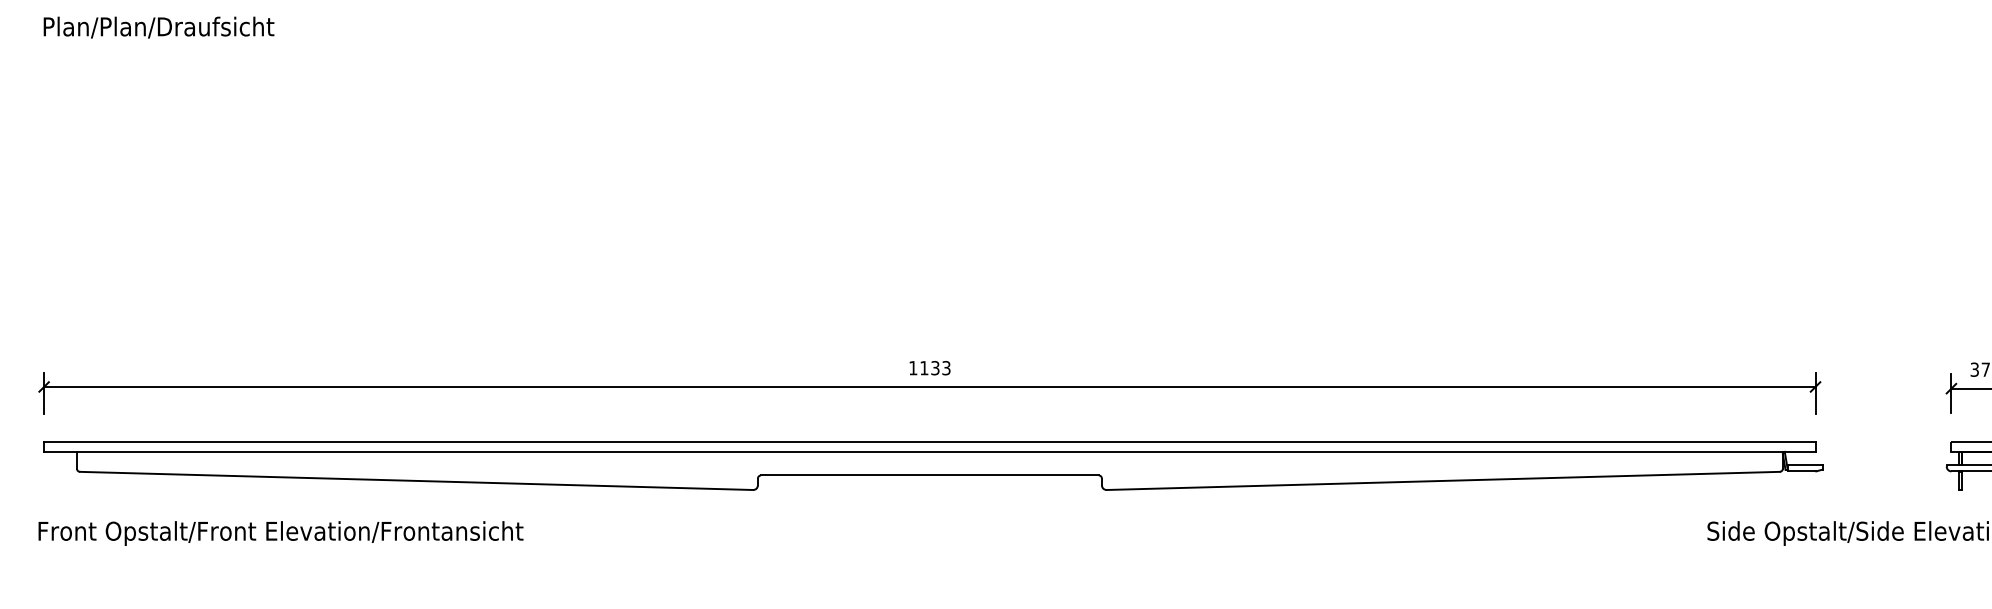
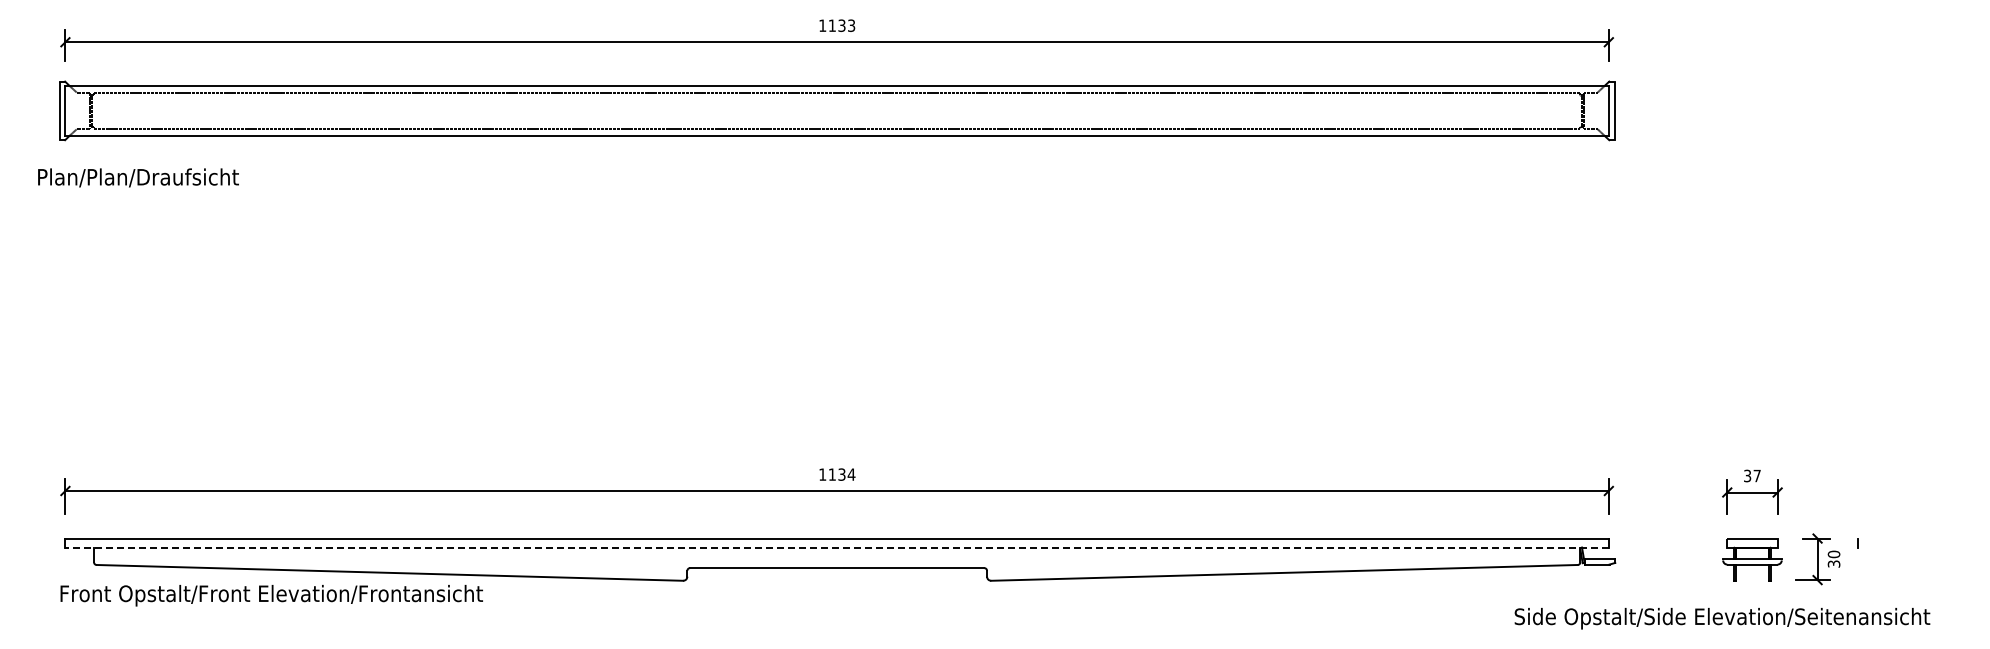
text: (159, 27) -> (138, 177), moved
text: (946, 368) -> (851, 474), 1133 -> 1134
line: (930, 451) -> (837, 547), solid -> dashed
text: (280, 533) -> (271, 595), moved

